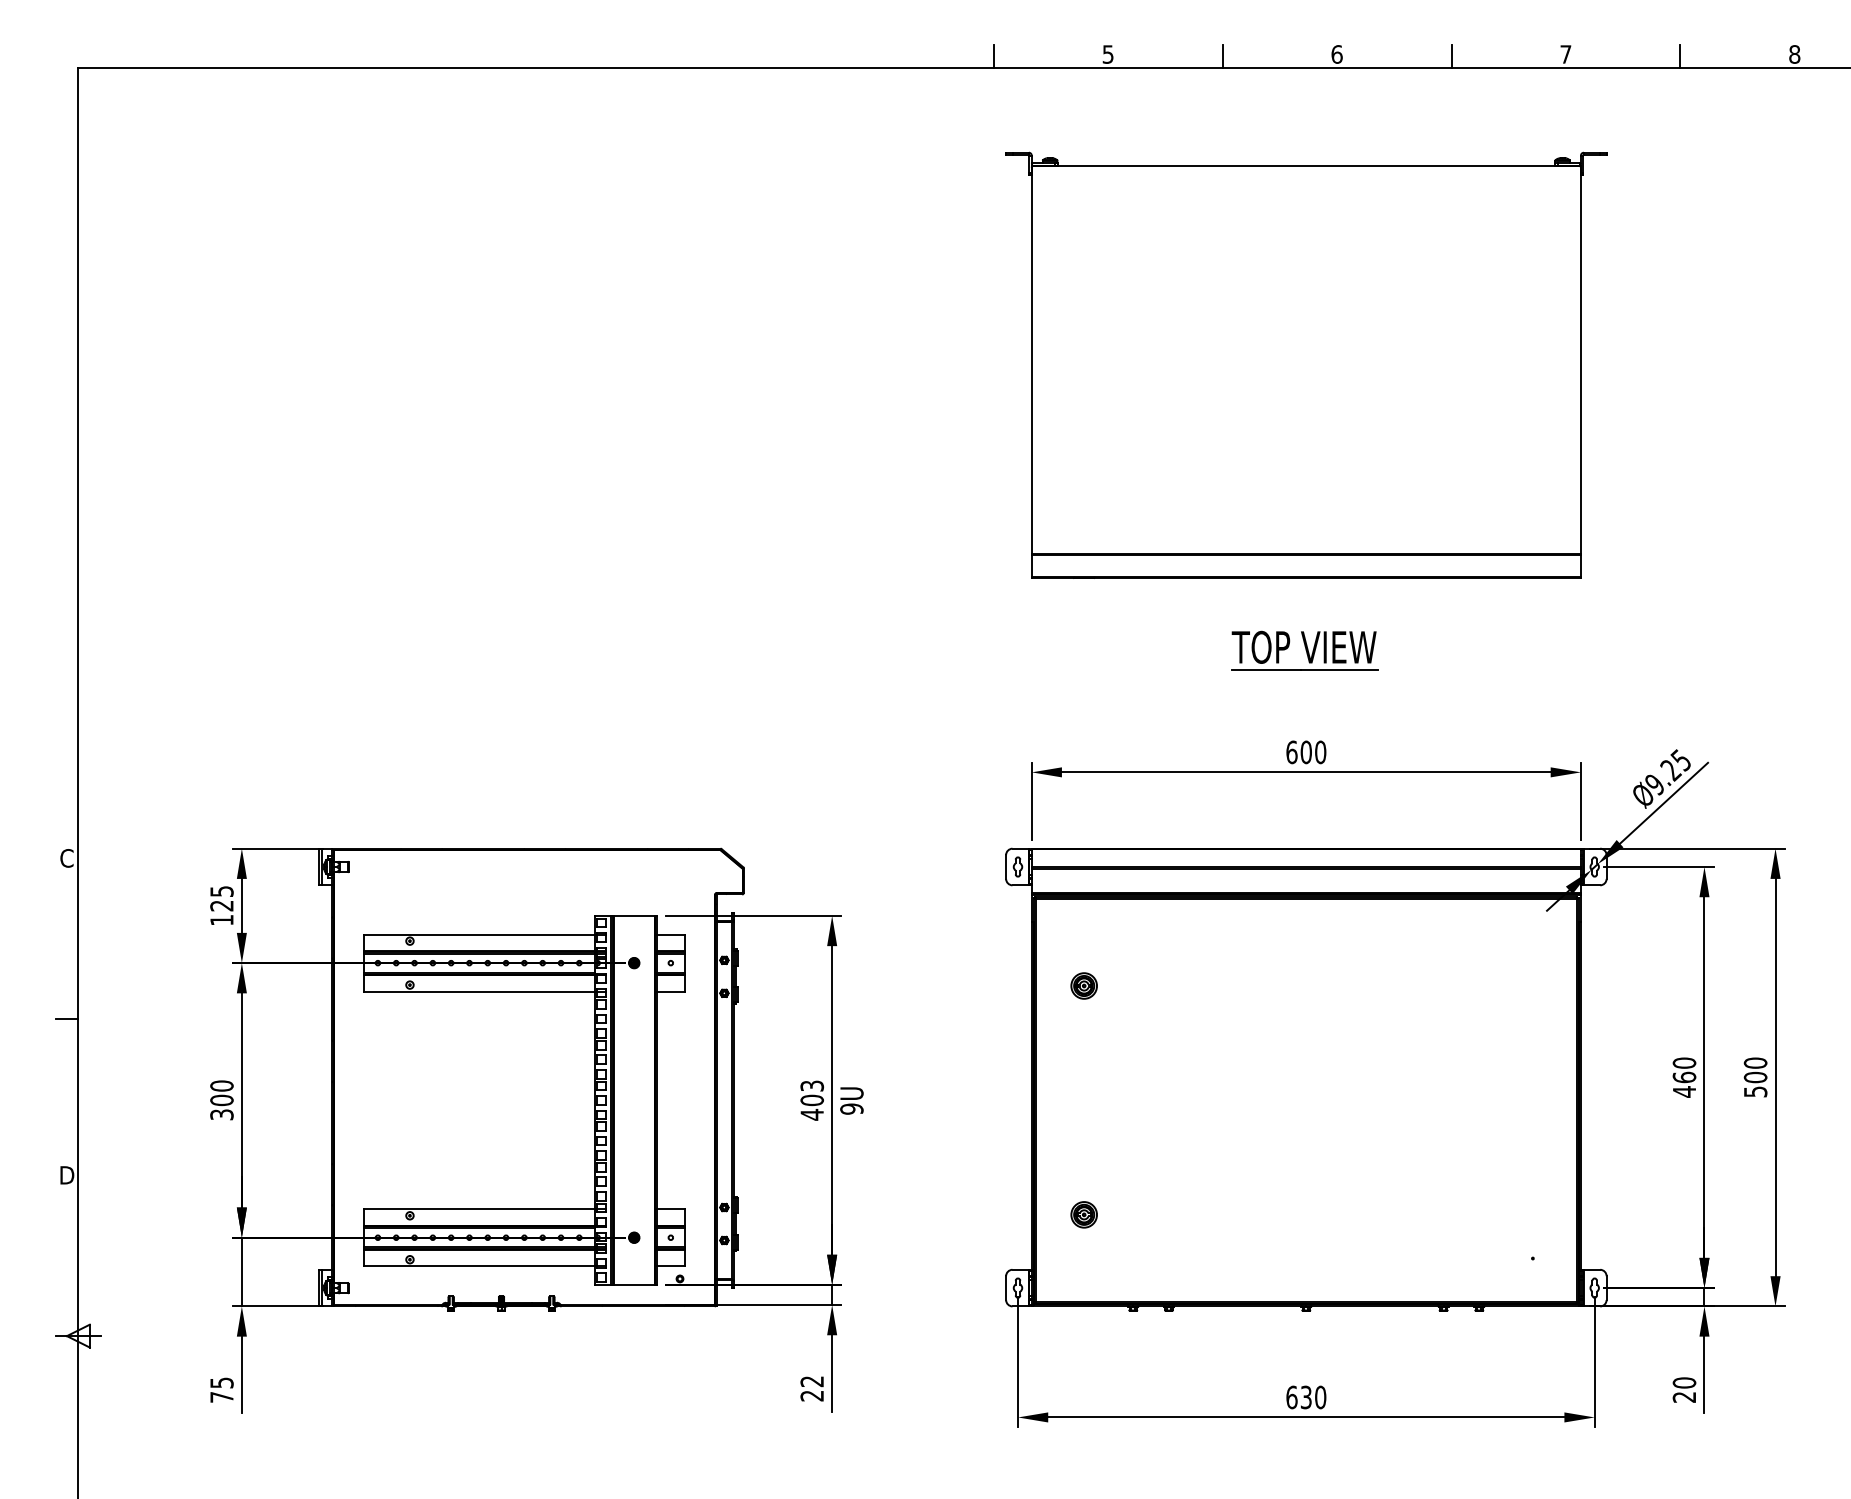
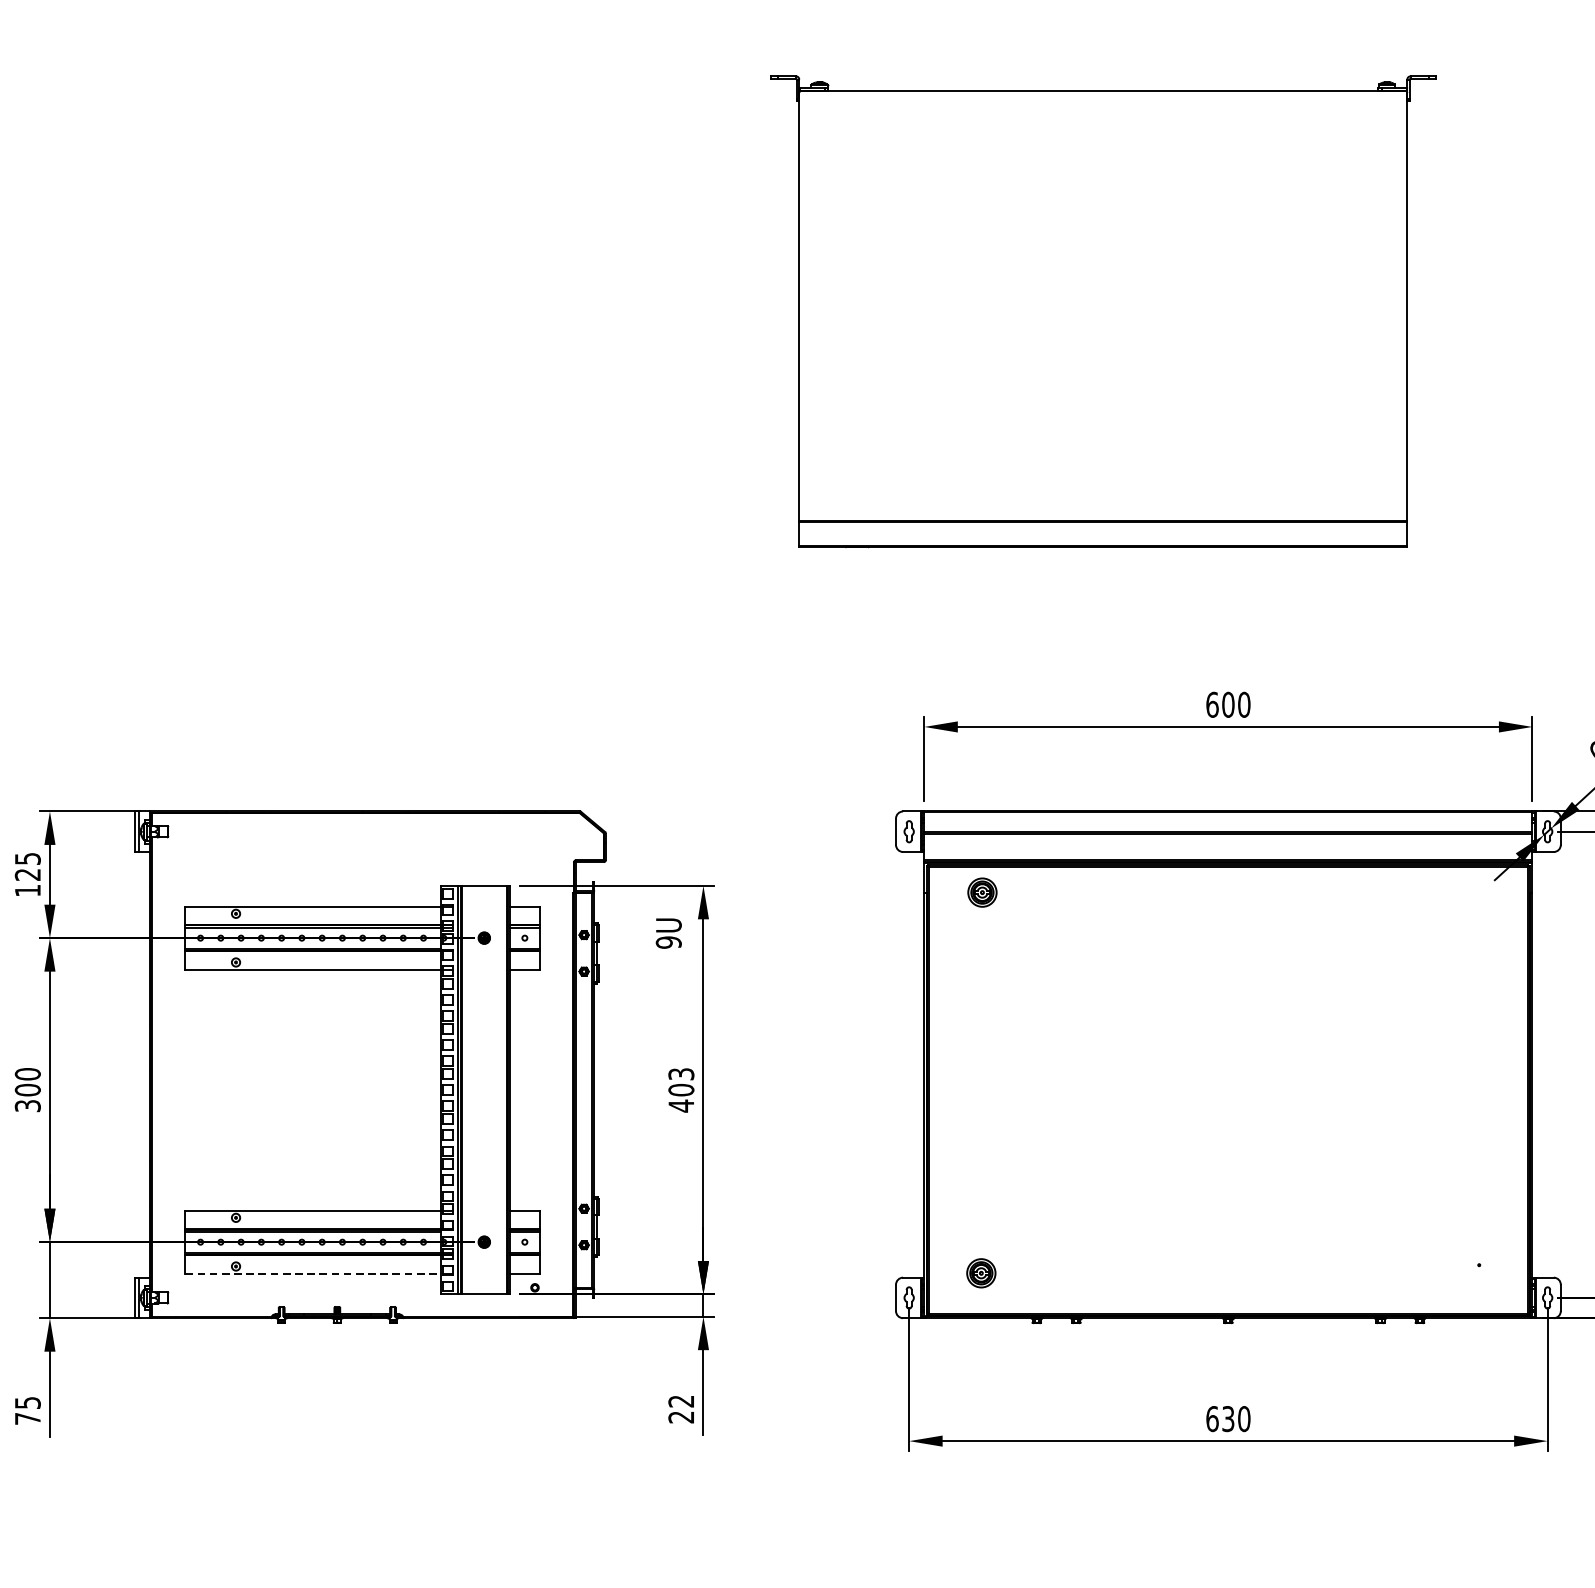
part: (1306, 364) -> (1103, 310), moved
part: (1304, 650) -> (1226, 592), removed
part: (1083, 985) -> (981, 892), moved
text: (851, 1100) -> (668, 933), moved
part: (1083, 1214) -> (980, 1272), moved
line: (480, 1266) -> (314, 1274), solid -> dashed

